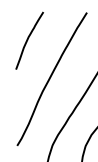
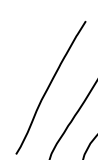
curve: (28, 40) -> (27, 49), removed

